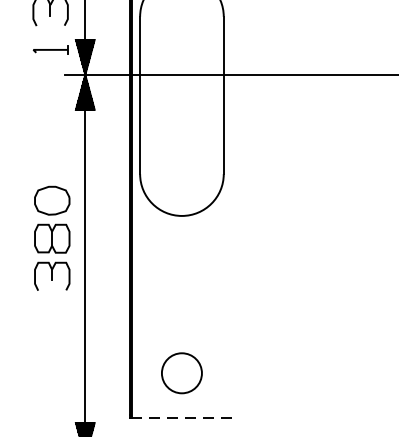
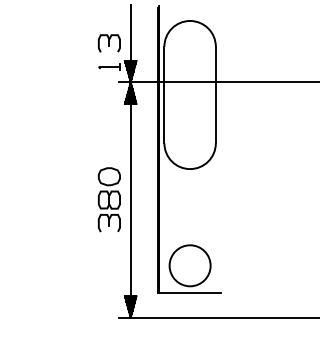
part: (50, 237) -> (108, 199), moved
circle: (180, 372) -> (189, 265), size x1.67
line: (182, 418) -> (190, 293), dashed -> solid

